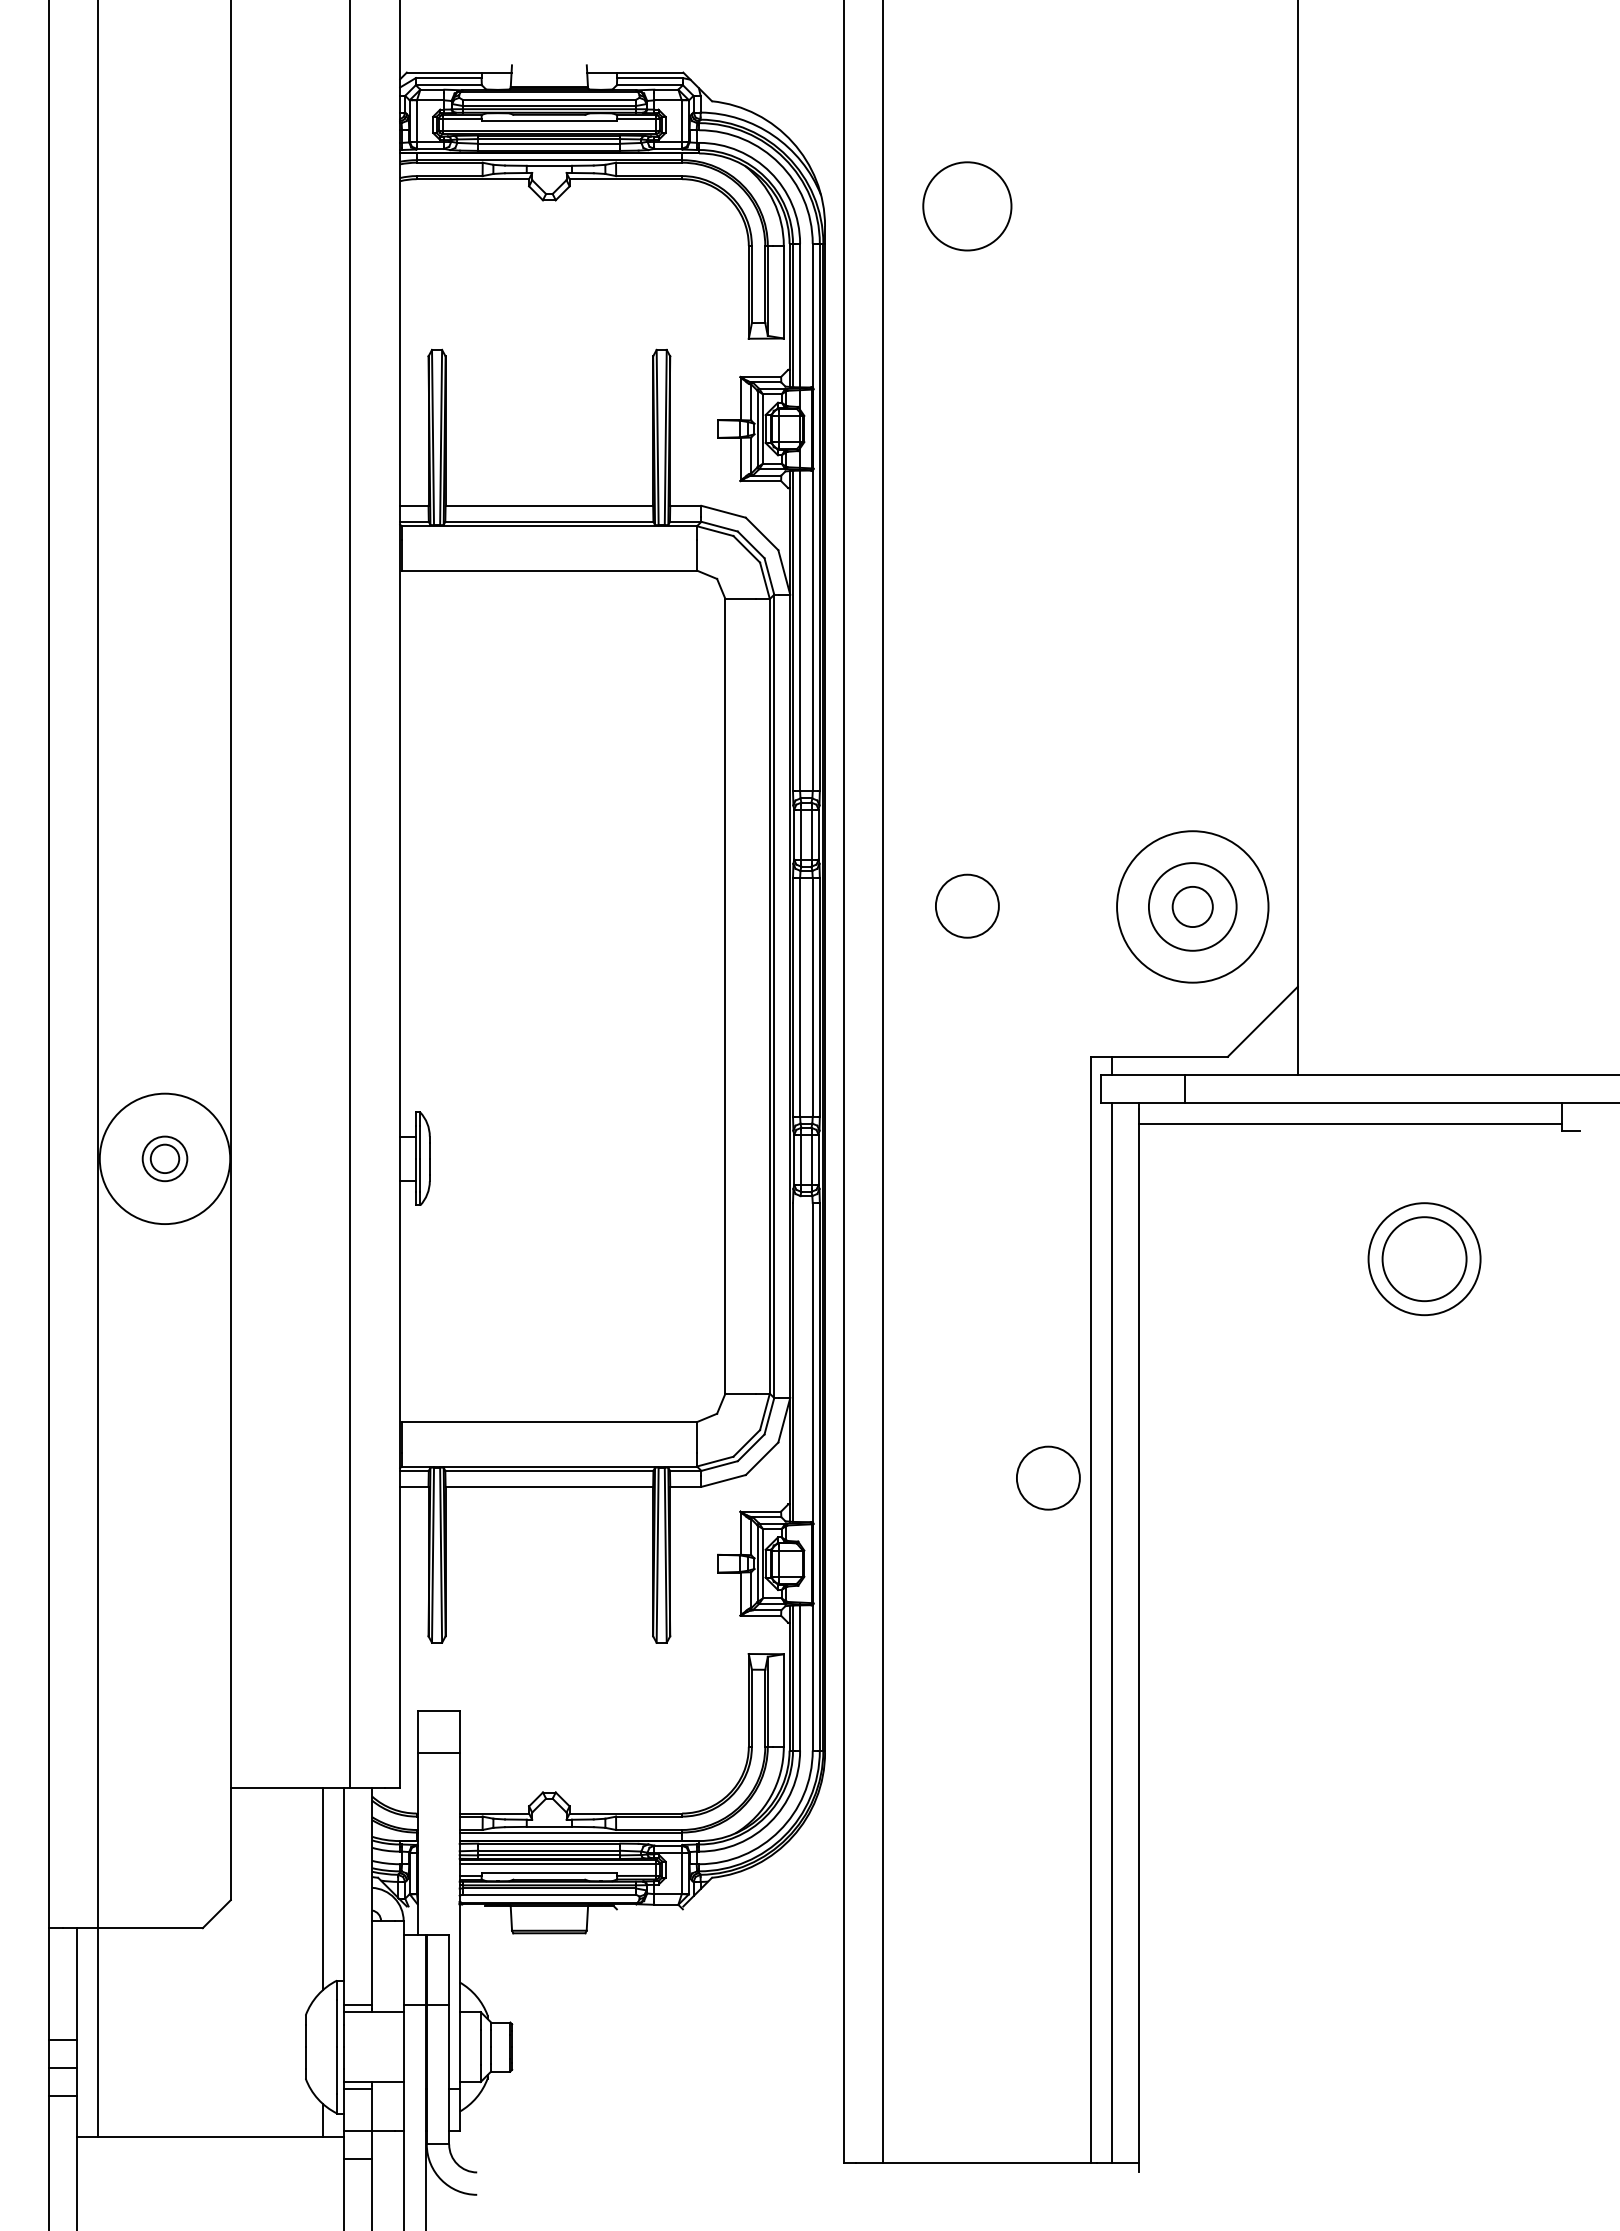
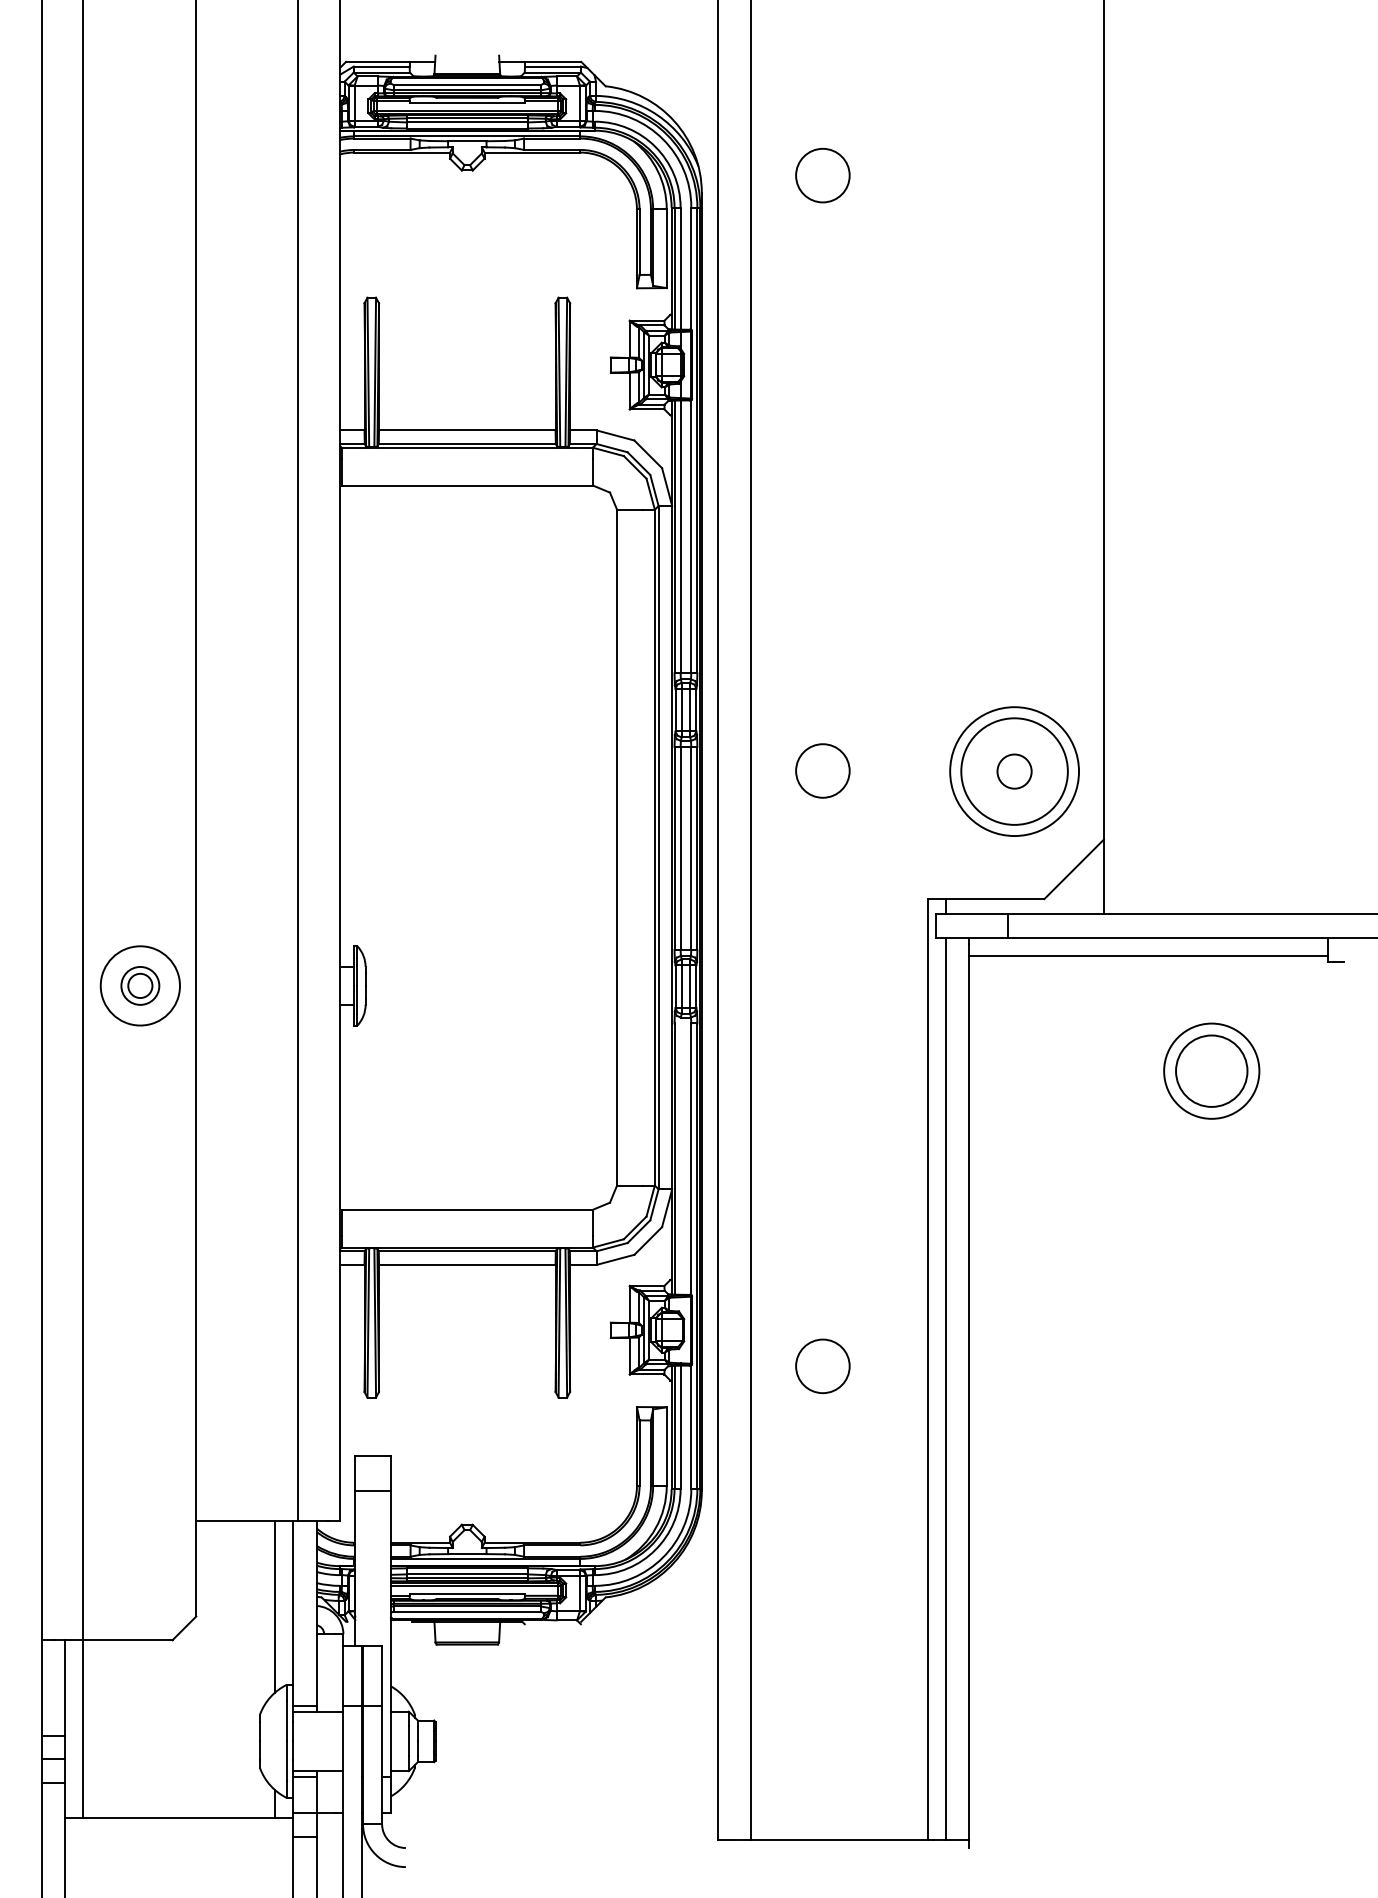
circle: (967, 205) -> (822, 174), size x0.71
circle: (1192, 906) -> (1014, 771), size x1.43
circle: (164, 1158) -> (139, 985), size x0.71
circle: (1048, 1477) -> (822, 1365), moved

